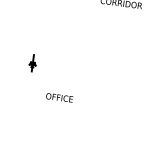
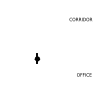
text: (60, 97) -> (84, 74), moved

